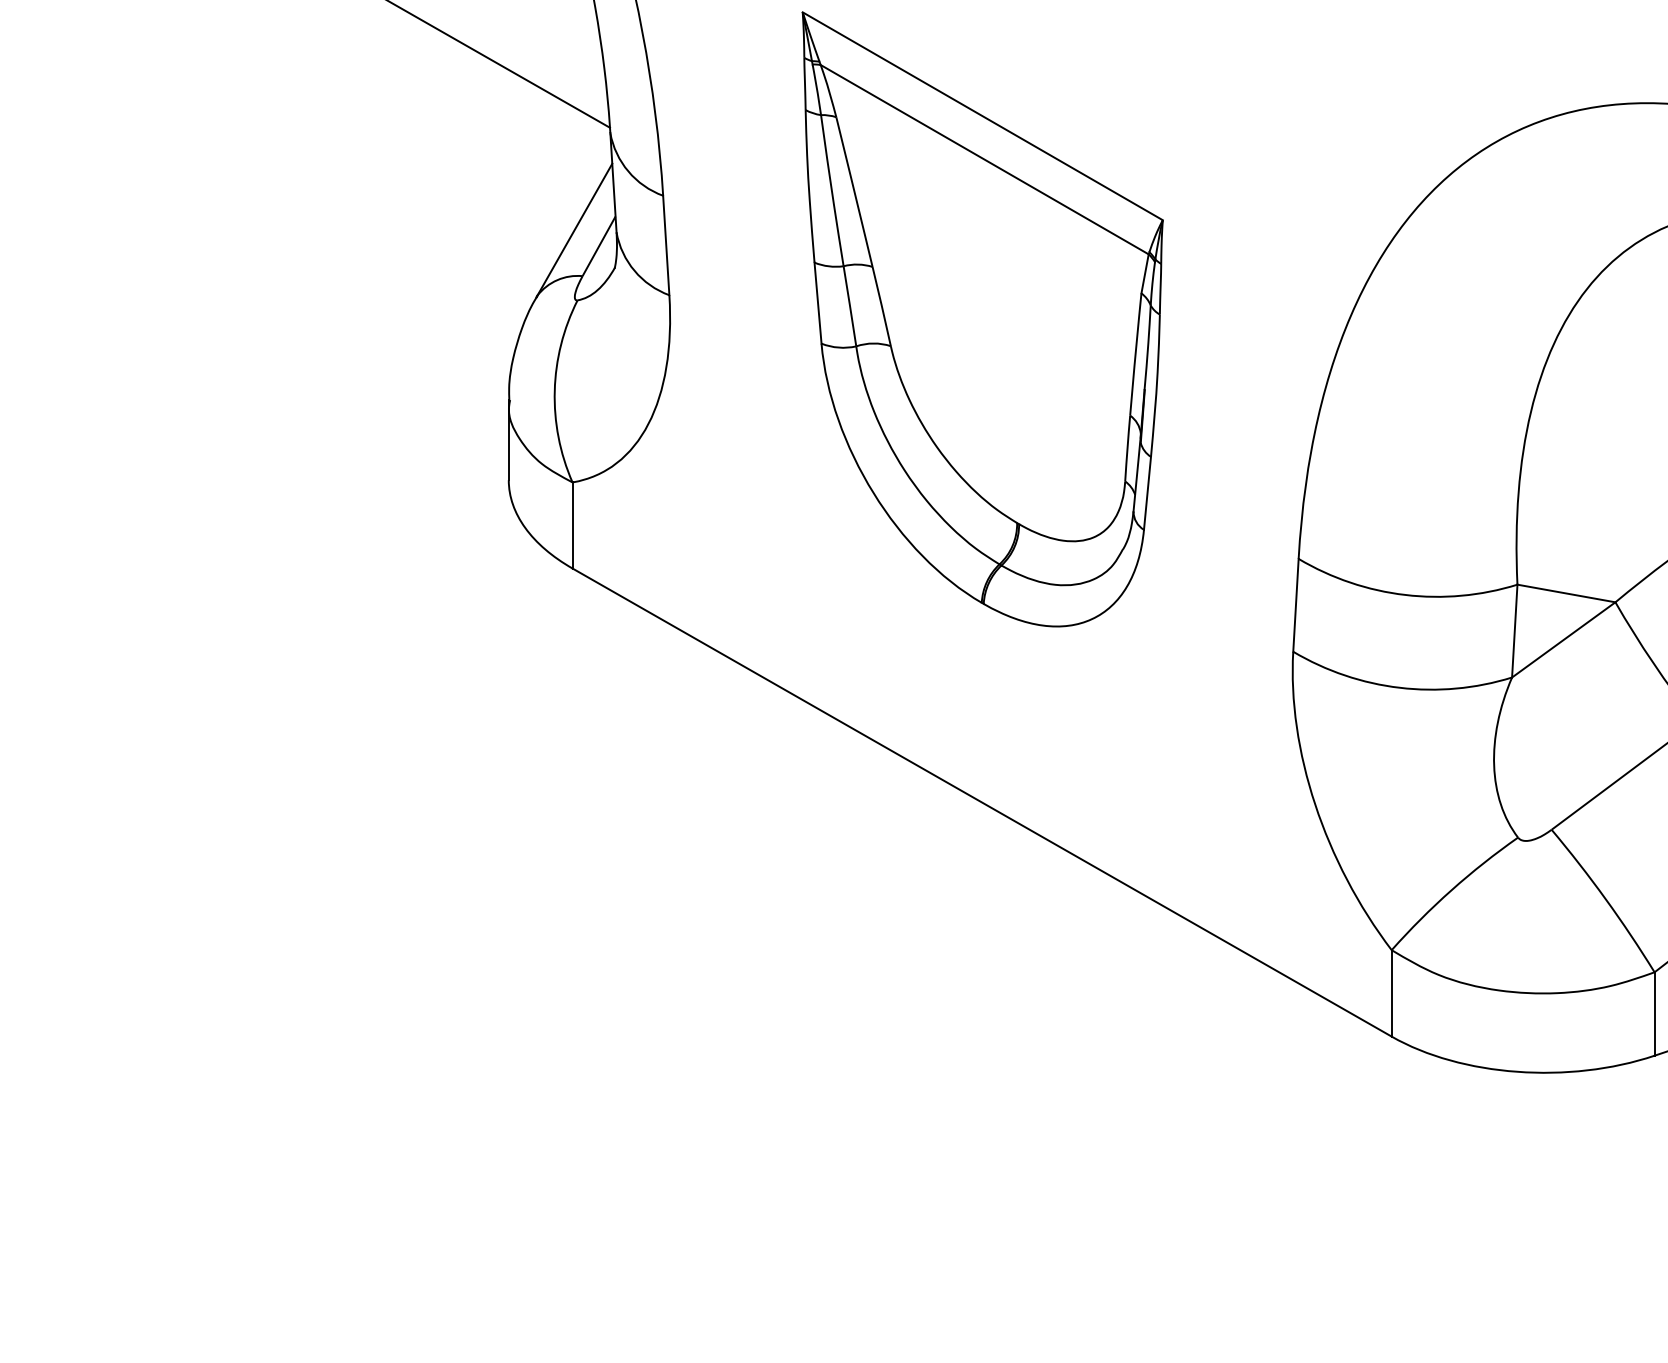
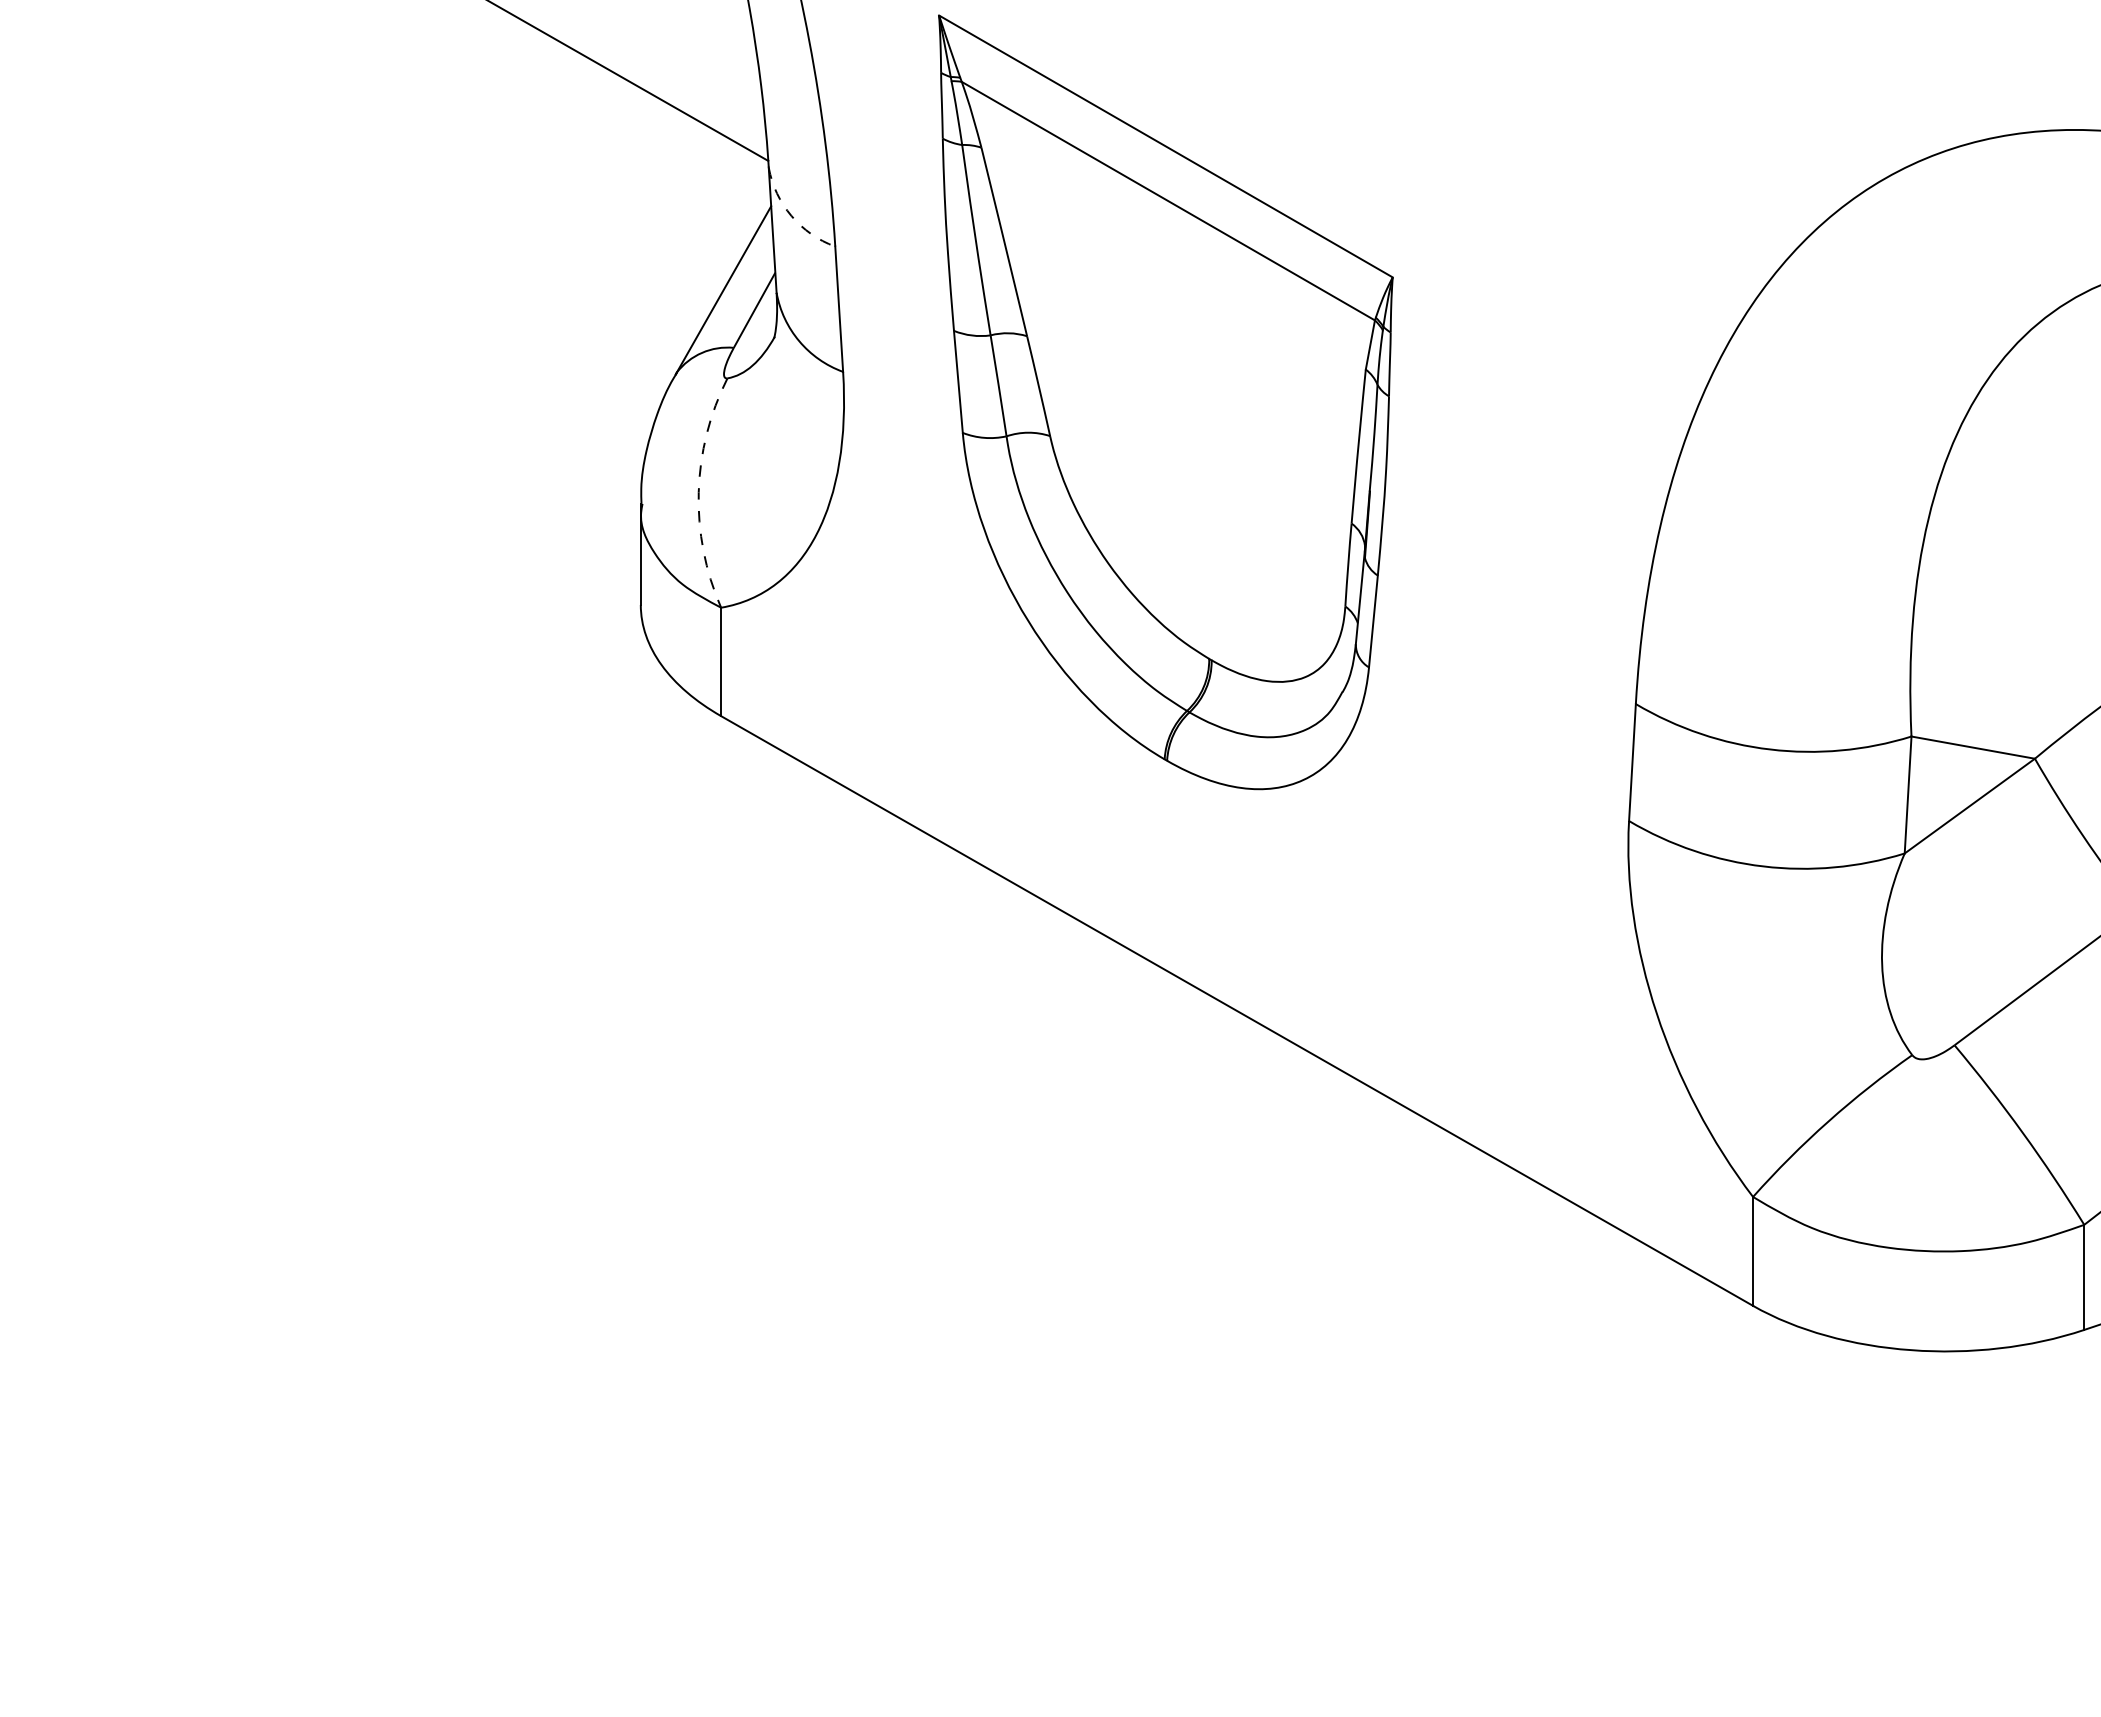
arc: (628, 171) -> (791, 216), solid -> dashed
part: (982, 319) -> (1165, 402), moved
arc: (554, 390) -> (698, 492), solid -> dashed

